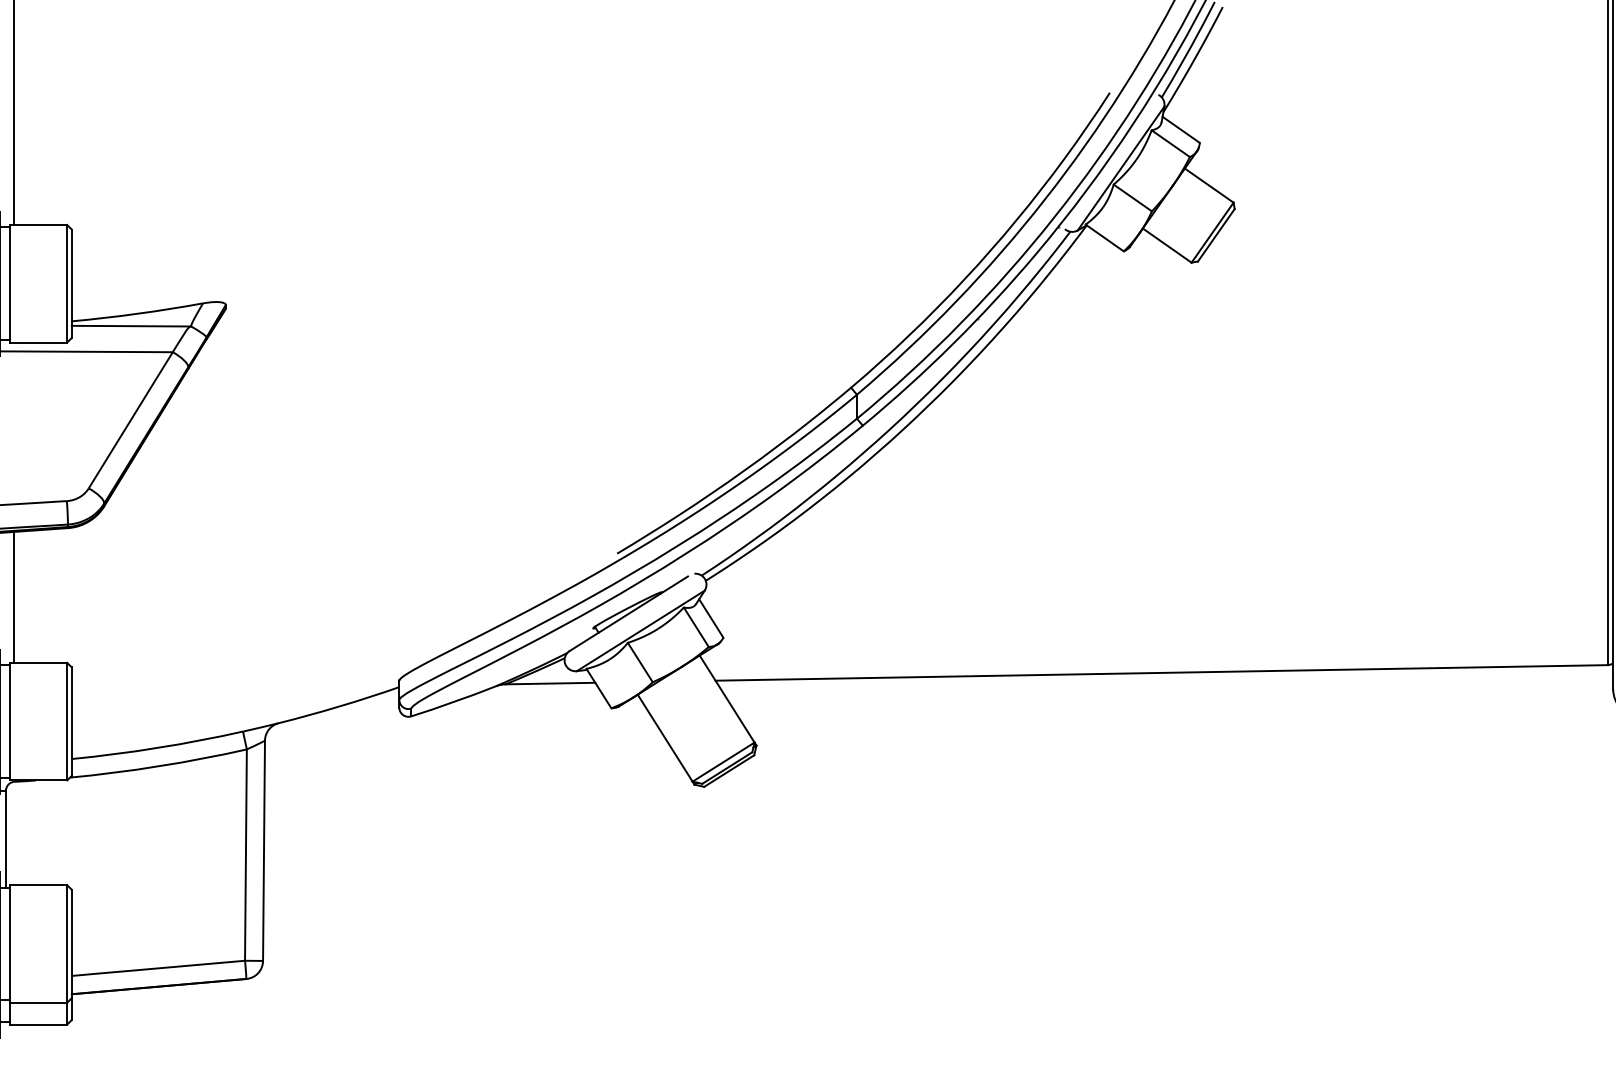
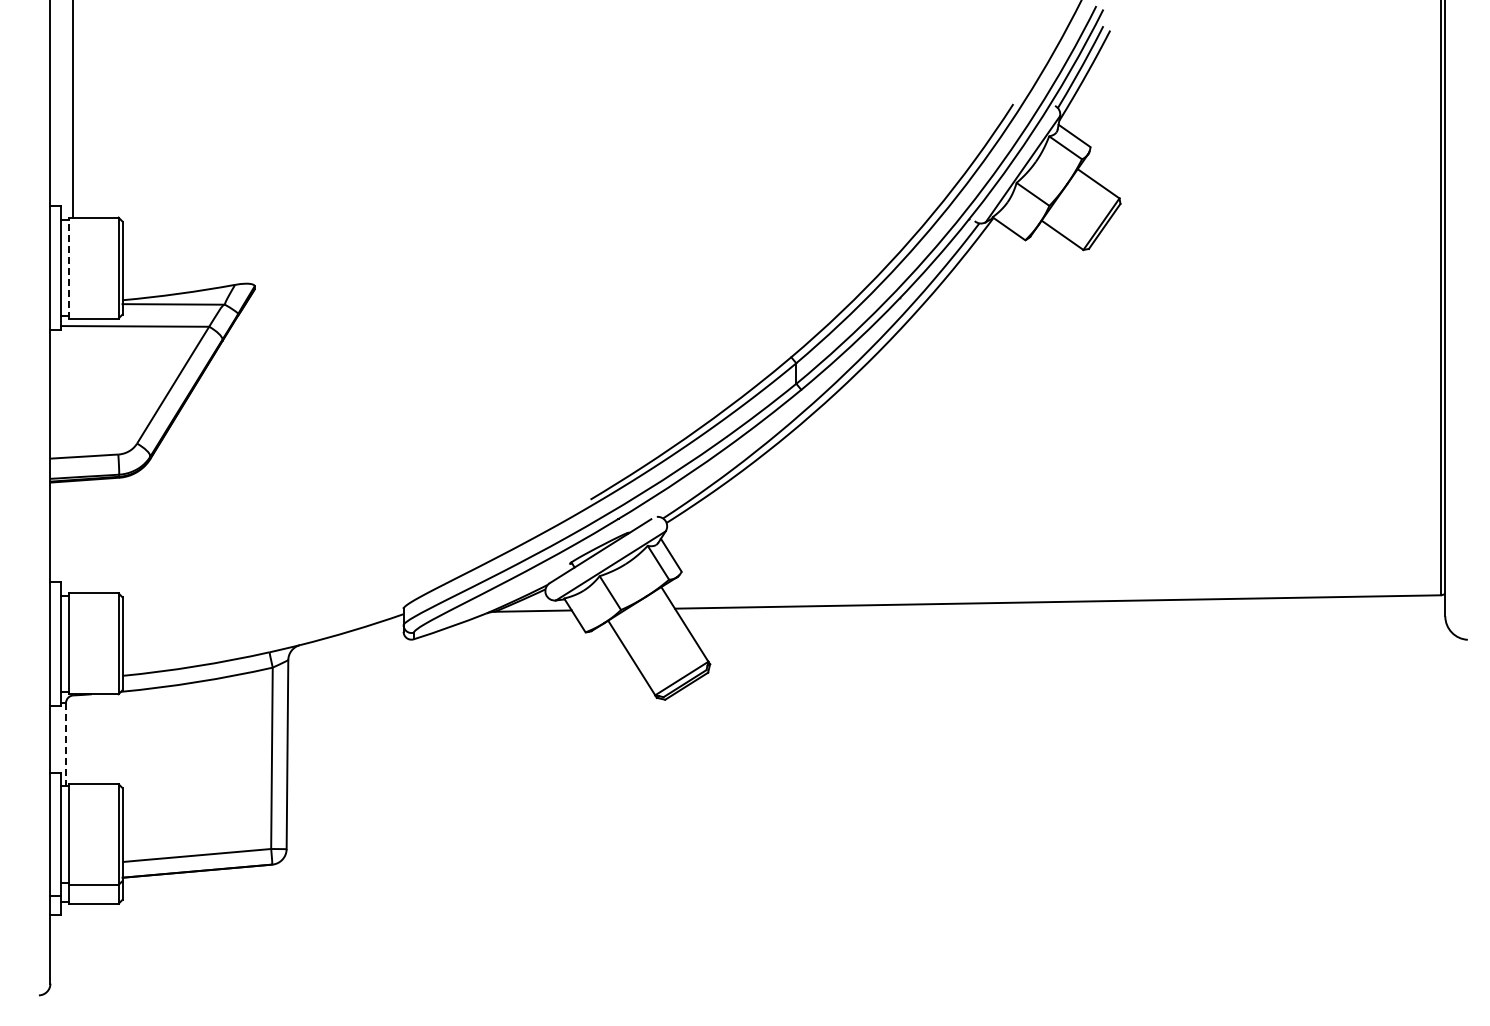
line: (10, 283) -> (69, 267), solid -> dashed
line: (13, 597) -> (72, 537), removed
line: (5, 838) -> (65, 744), solid -> dashed

